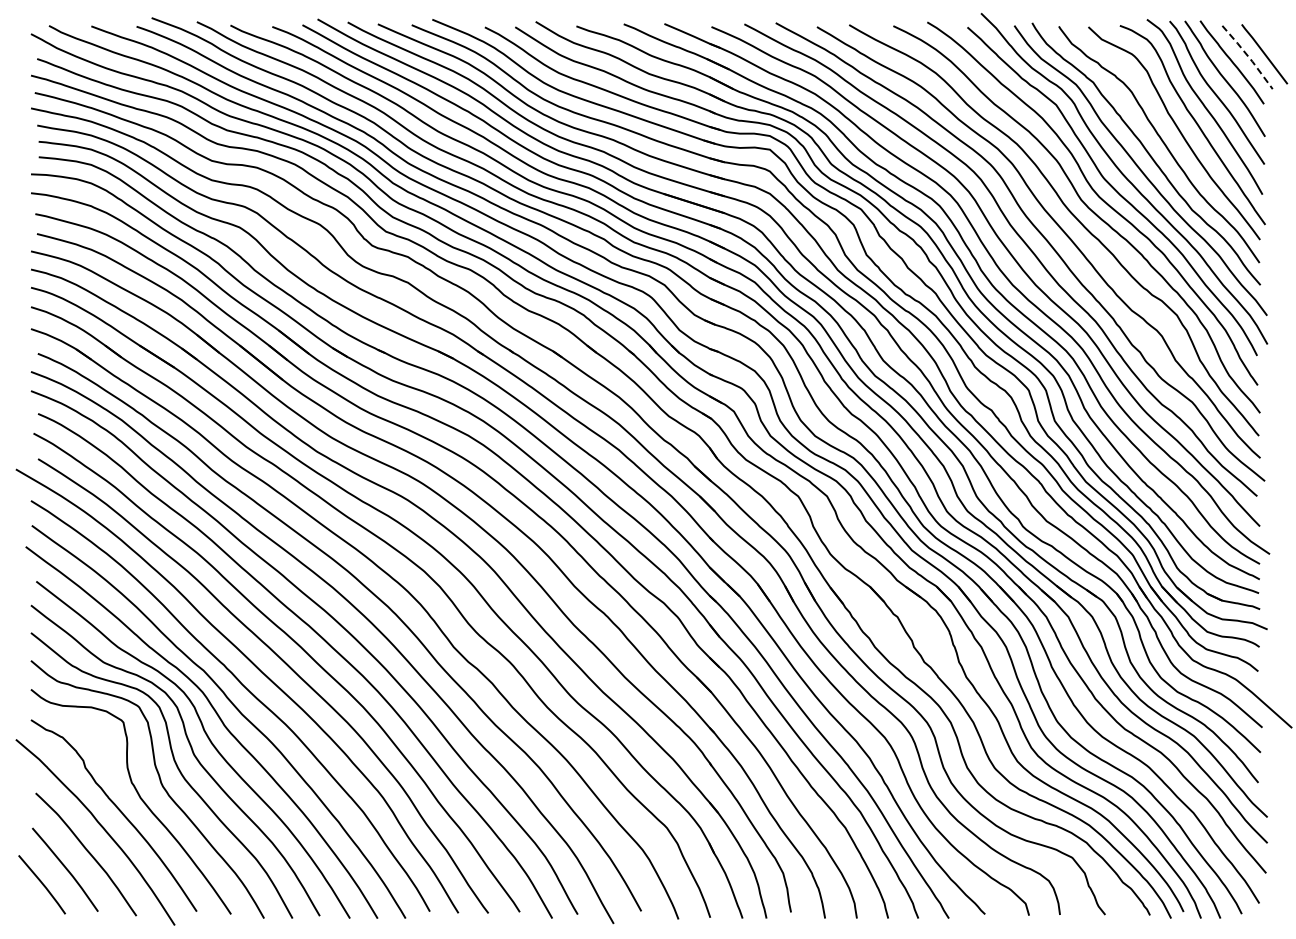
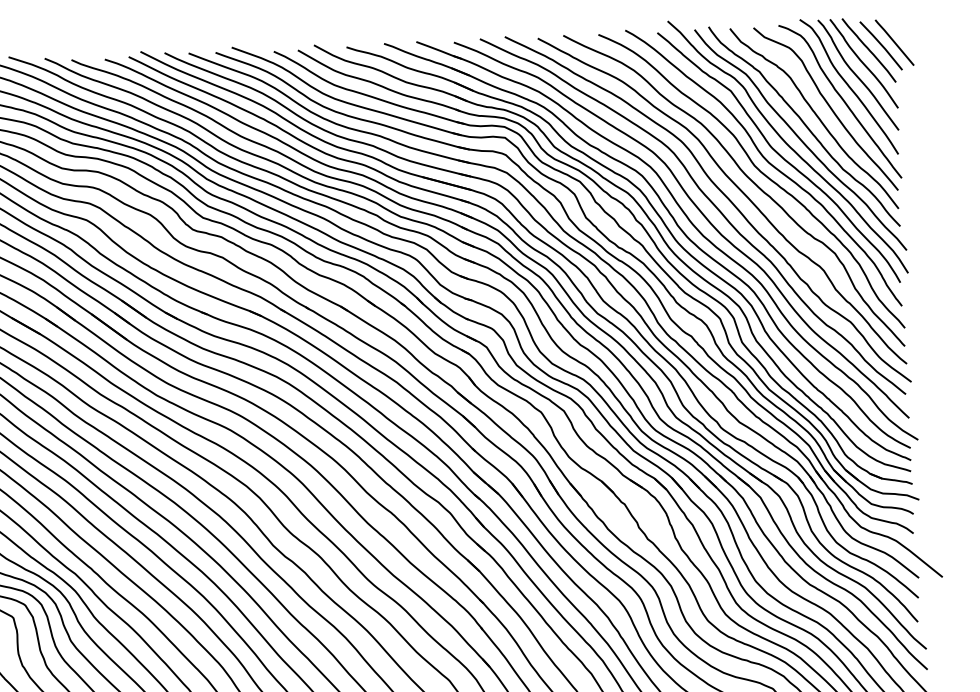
line: (1248, 57) -> (881, 45), dashed -> solid

